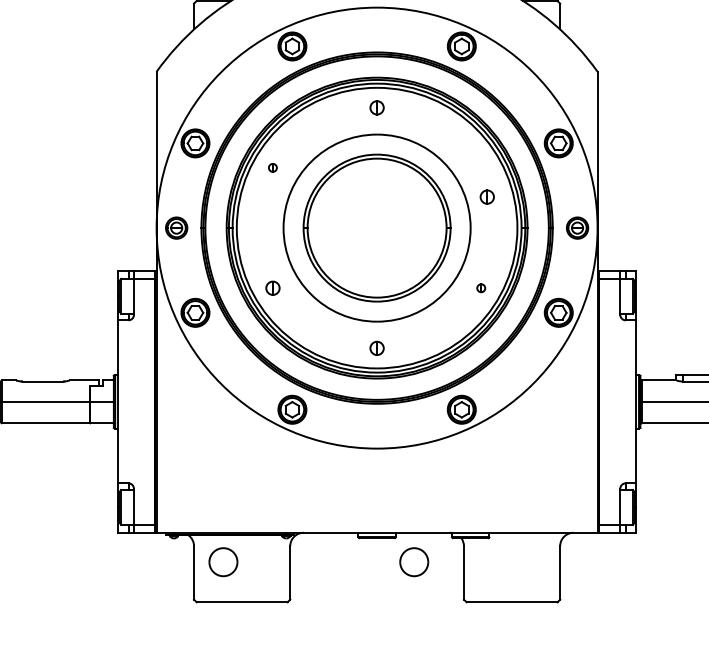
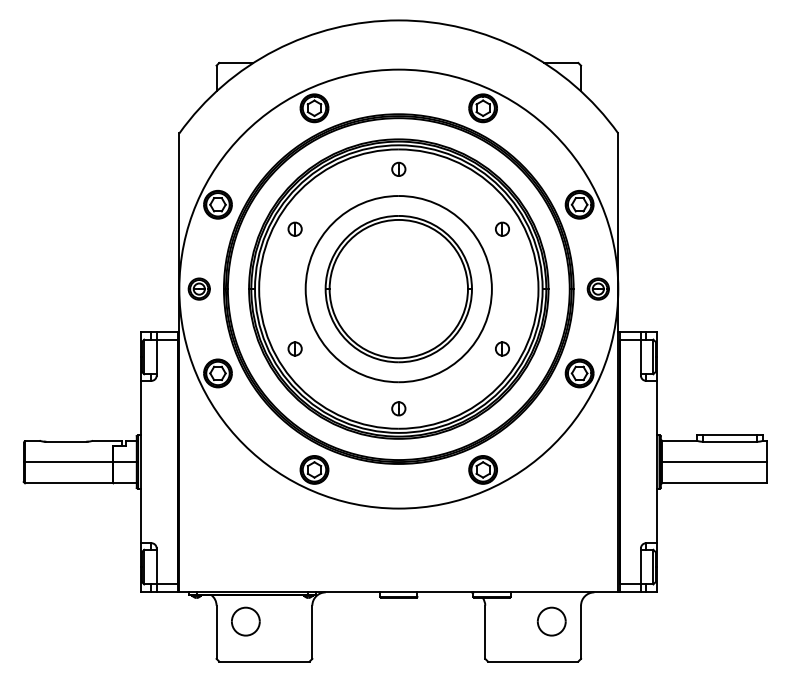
part: (272, 167) -> (294, 228), size x1.67
part: (487, 196) -> (502, 228), moved
part: (481, 287) -> (502, 348), size x1.67
part: (413, 562) -> (551, 621), moved

